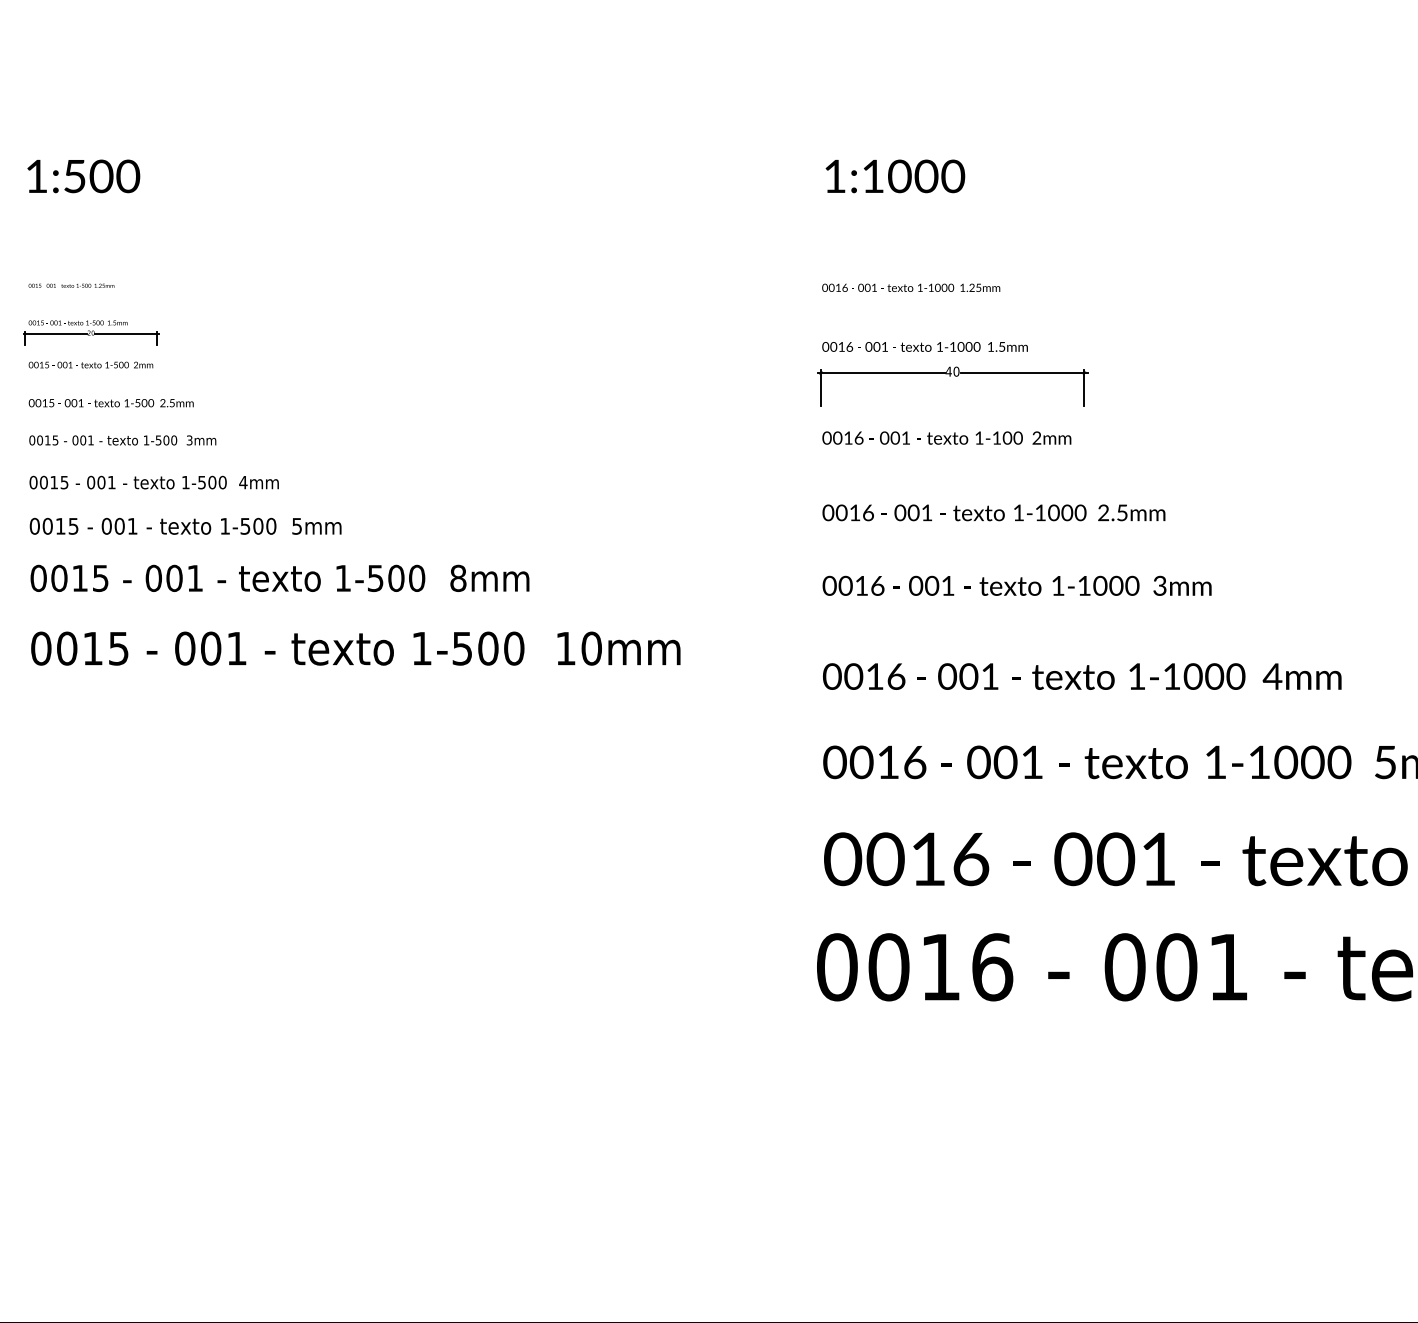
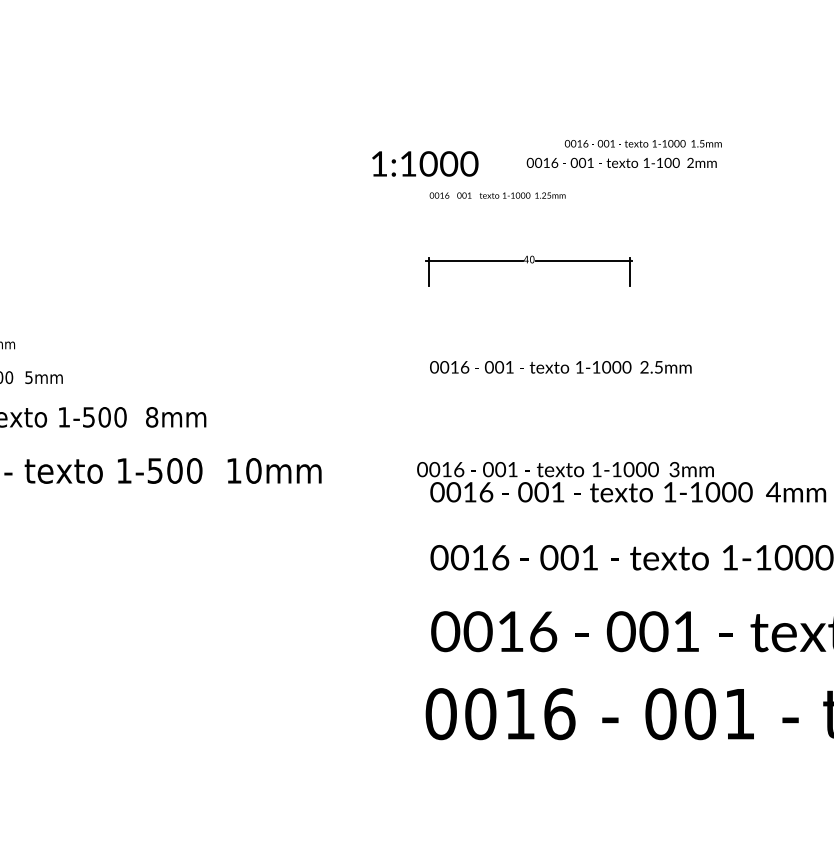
text: (895, 176) -> (425, 164), moved
text: (924, 346) -> (642, 143), moved
text: (946, 437) -> (621, 162), moved
text: (1016, 585) -> (565, 469), moved

